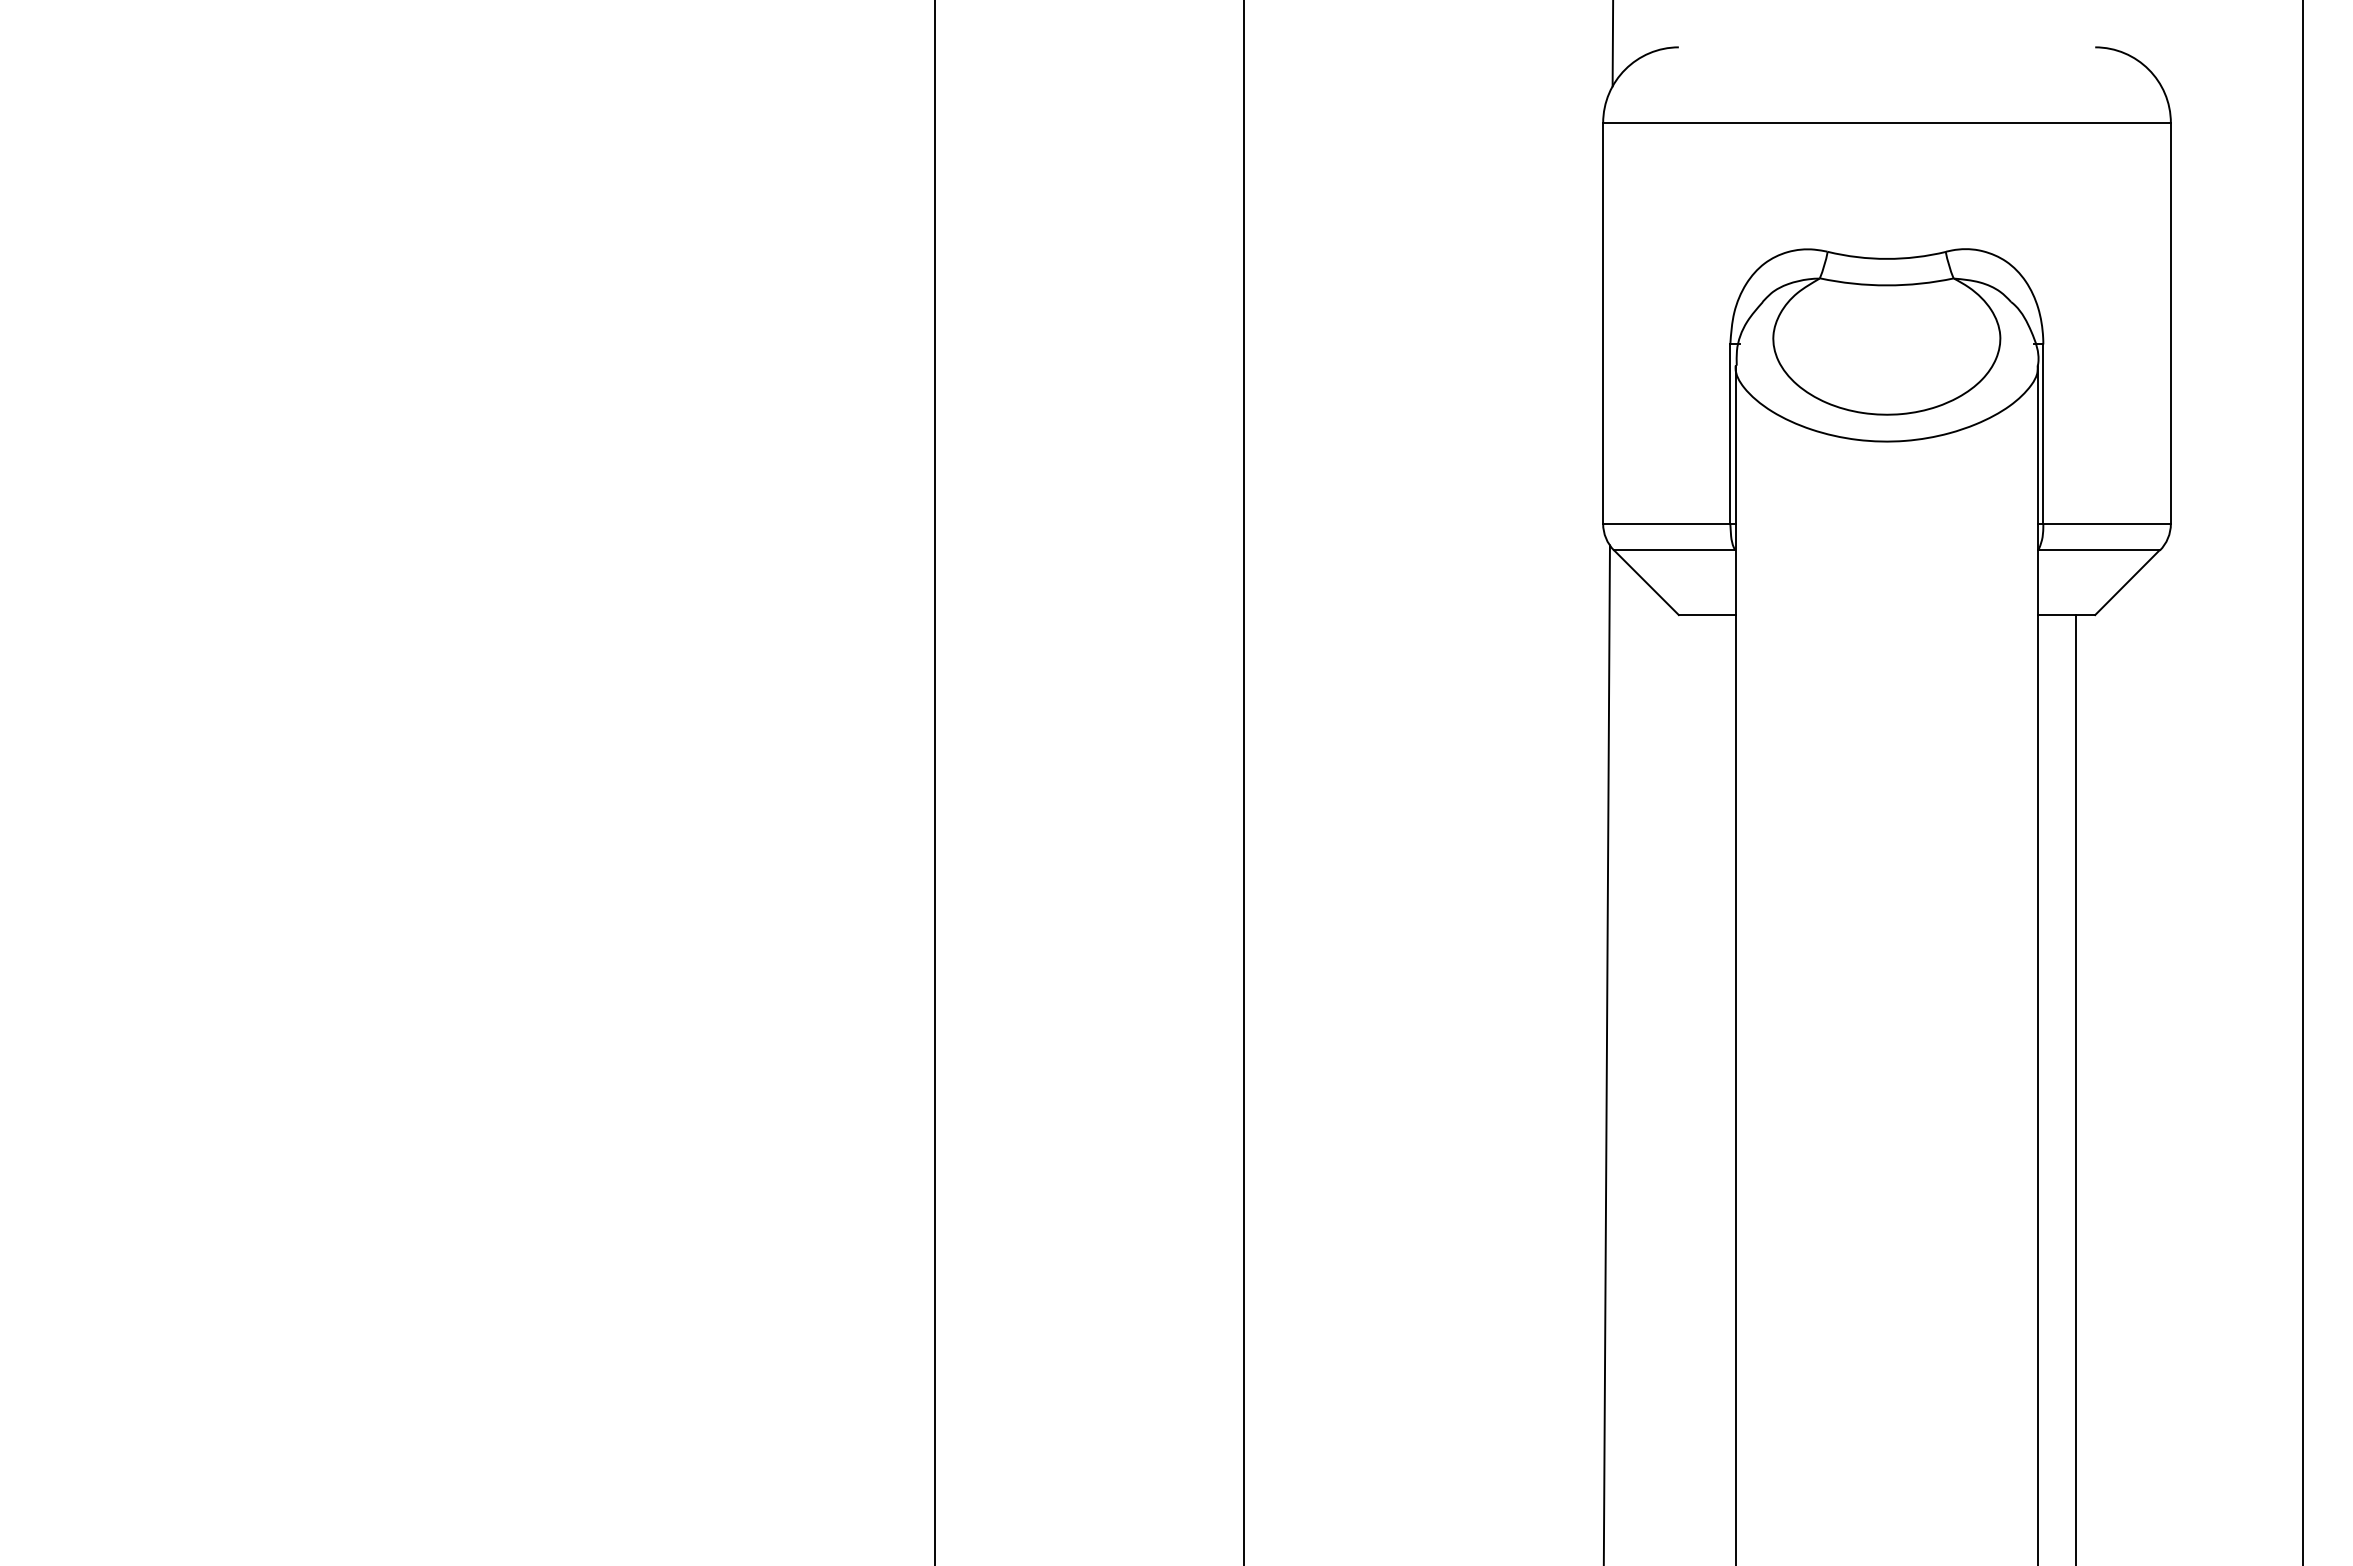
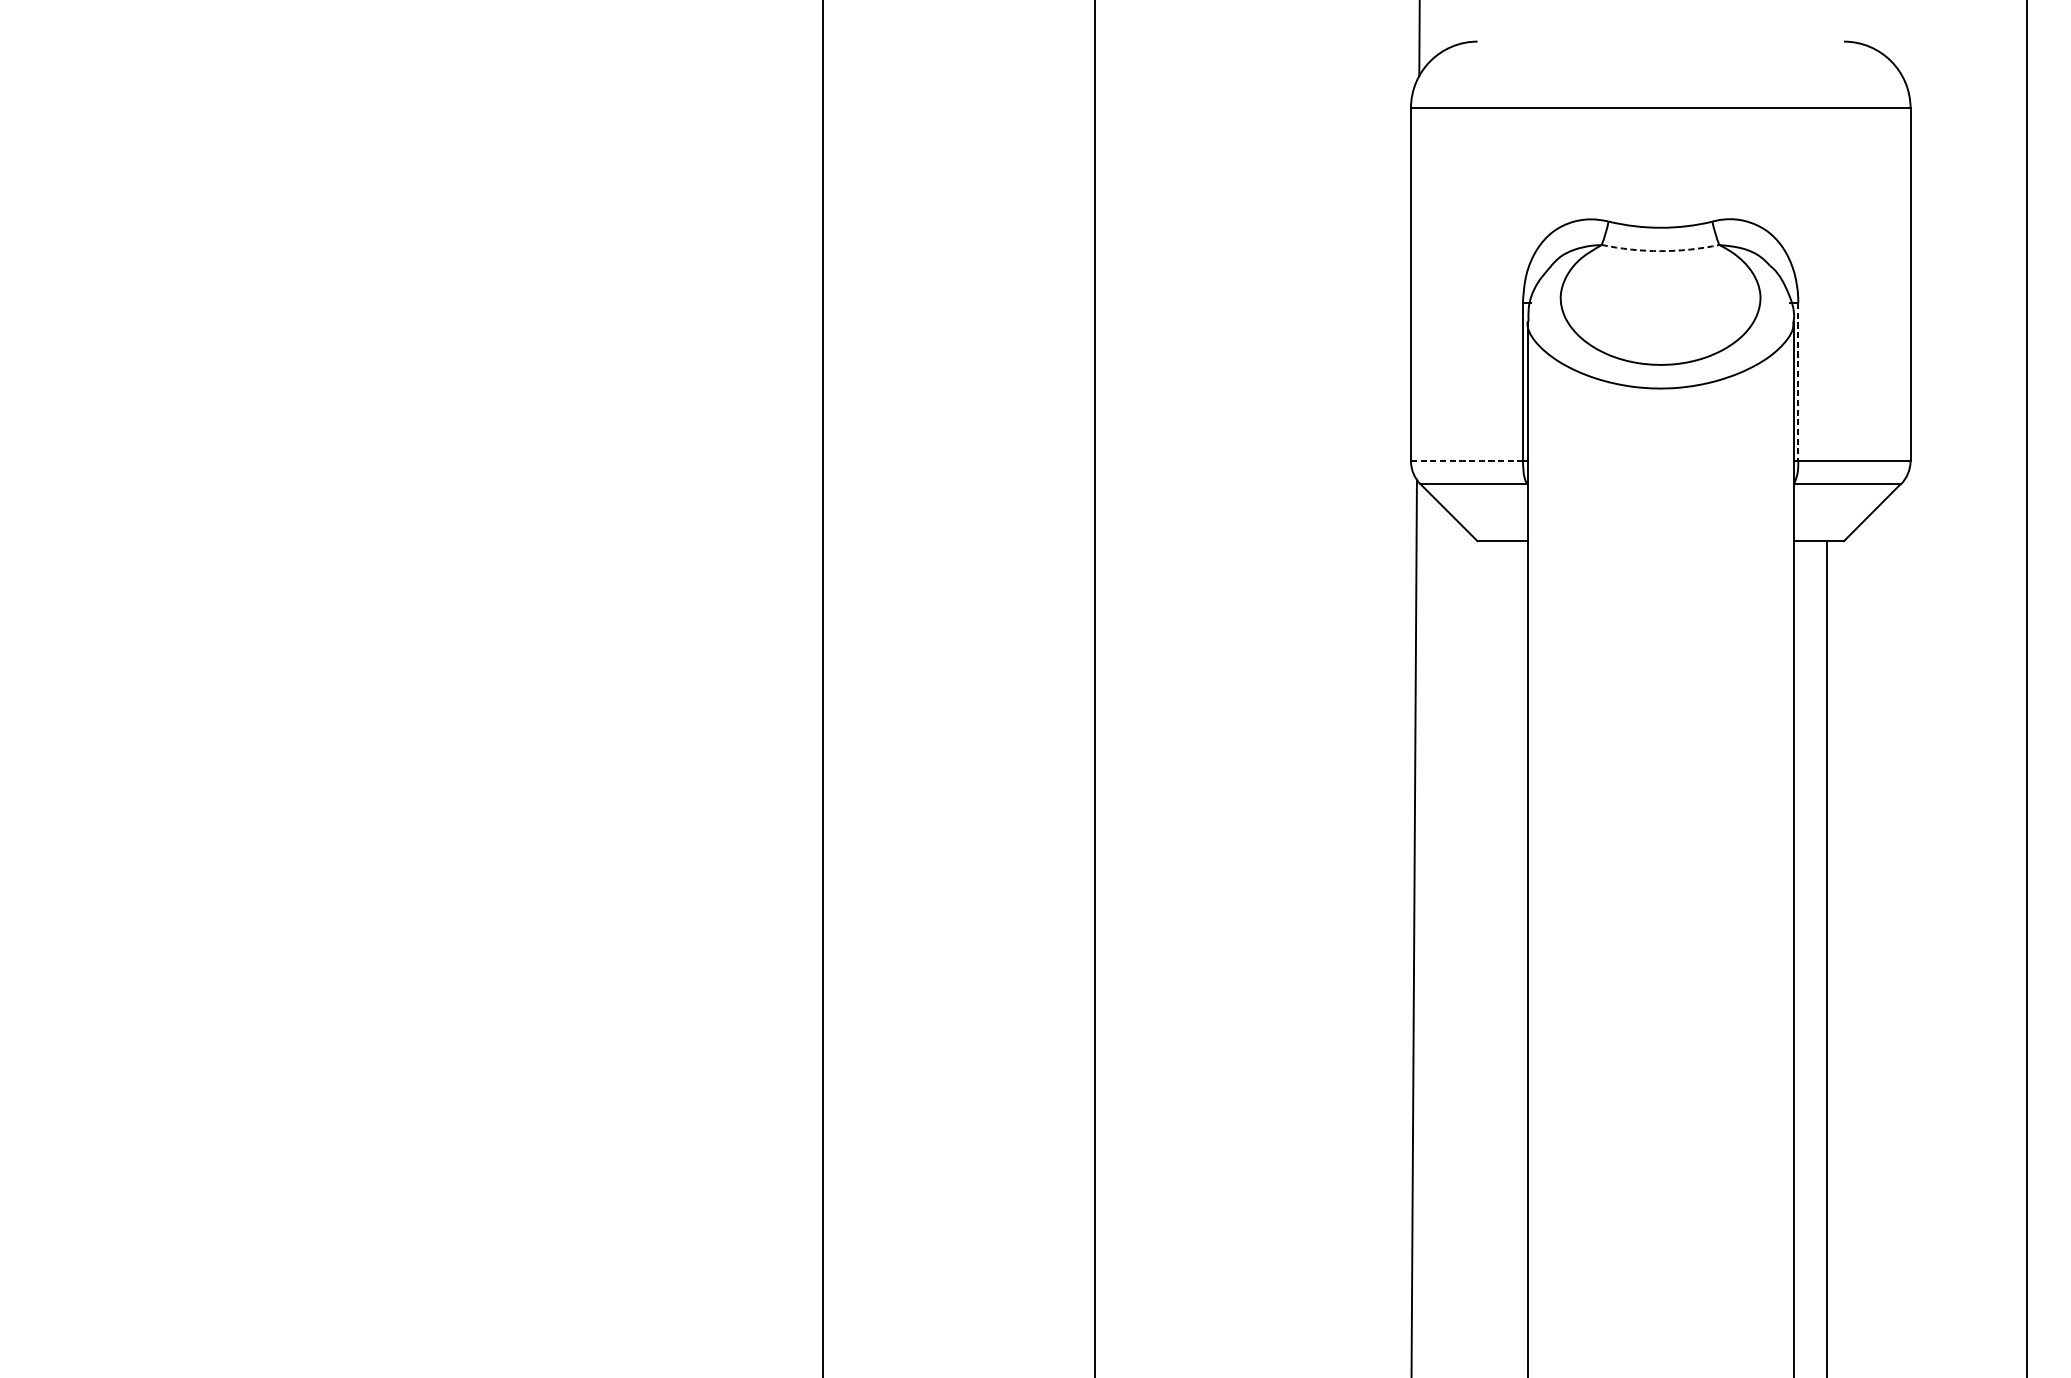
arc: (1887, 285) -> (1661, 251), solid -> dashed
line: (2043, 434) -> (1798, 382), solid -> dashed
line: (1666, 523) -> (1466, 460), solid -> dashed

